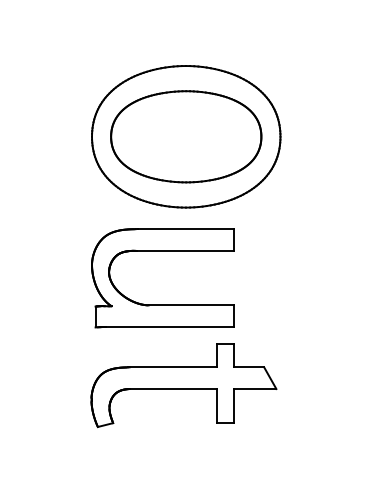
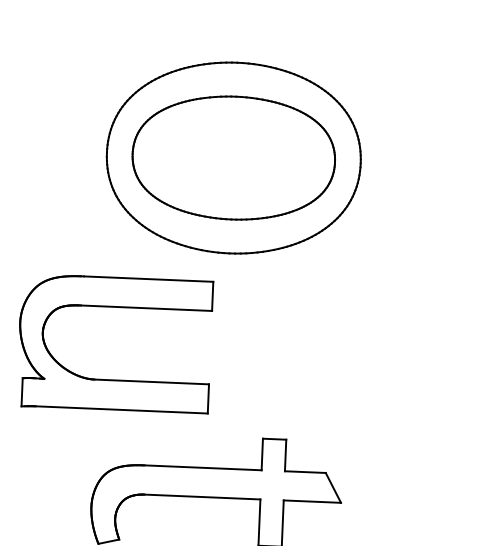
part: (162, 304) -> (112, 379), moved

